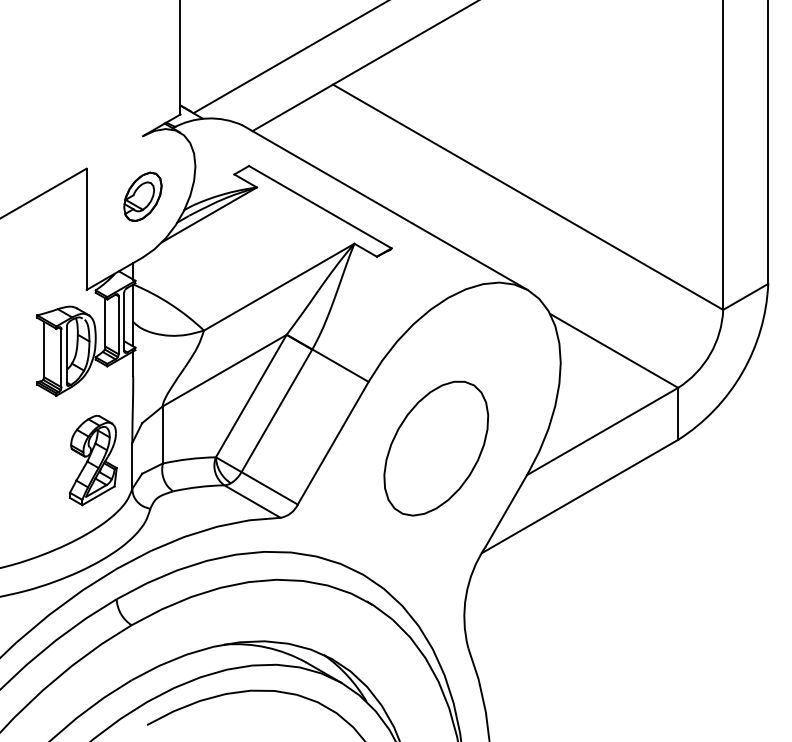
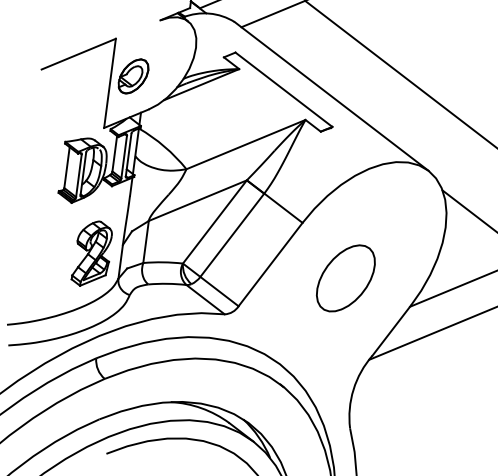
part: (142, 196) -> (133, 76), moved
part: (436, 448) -> (346, 278), size x0.7

